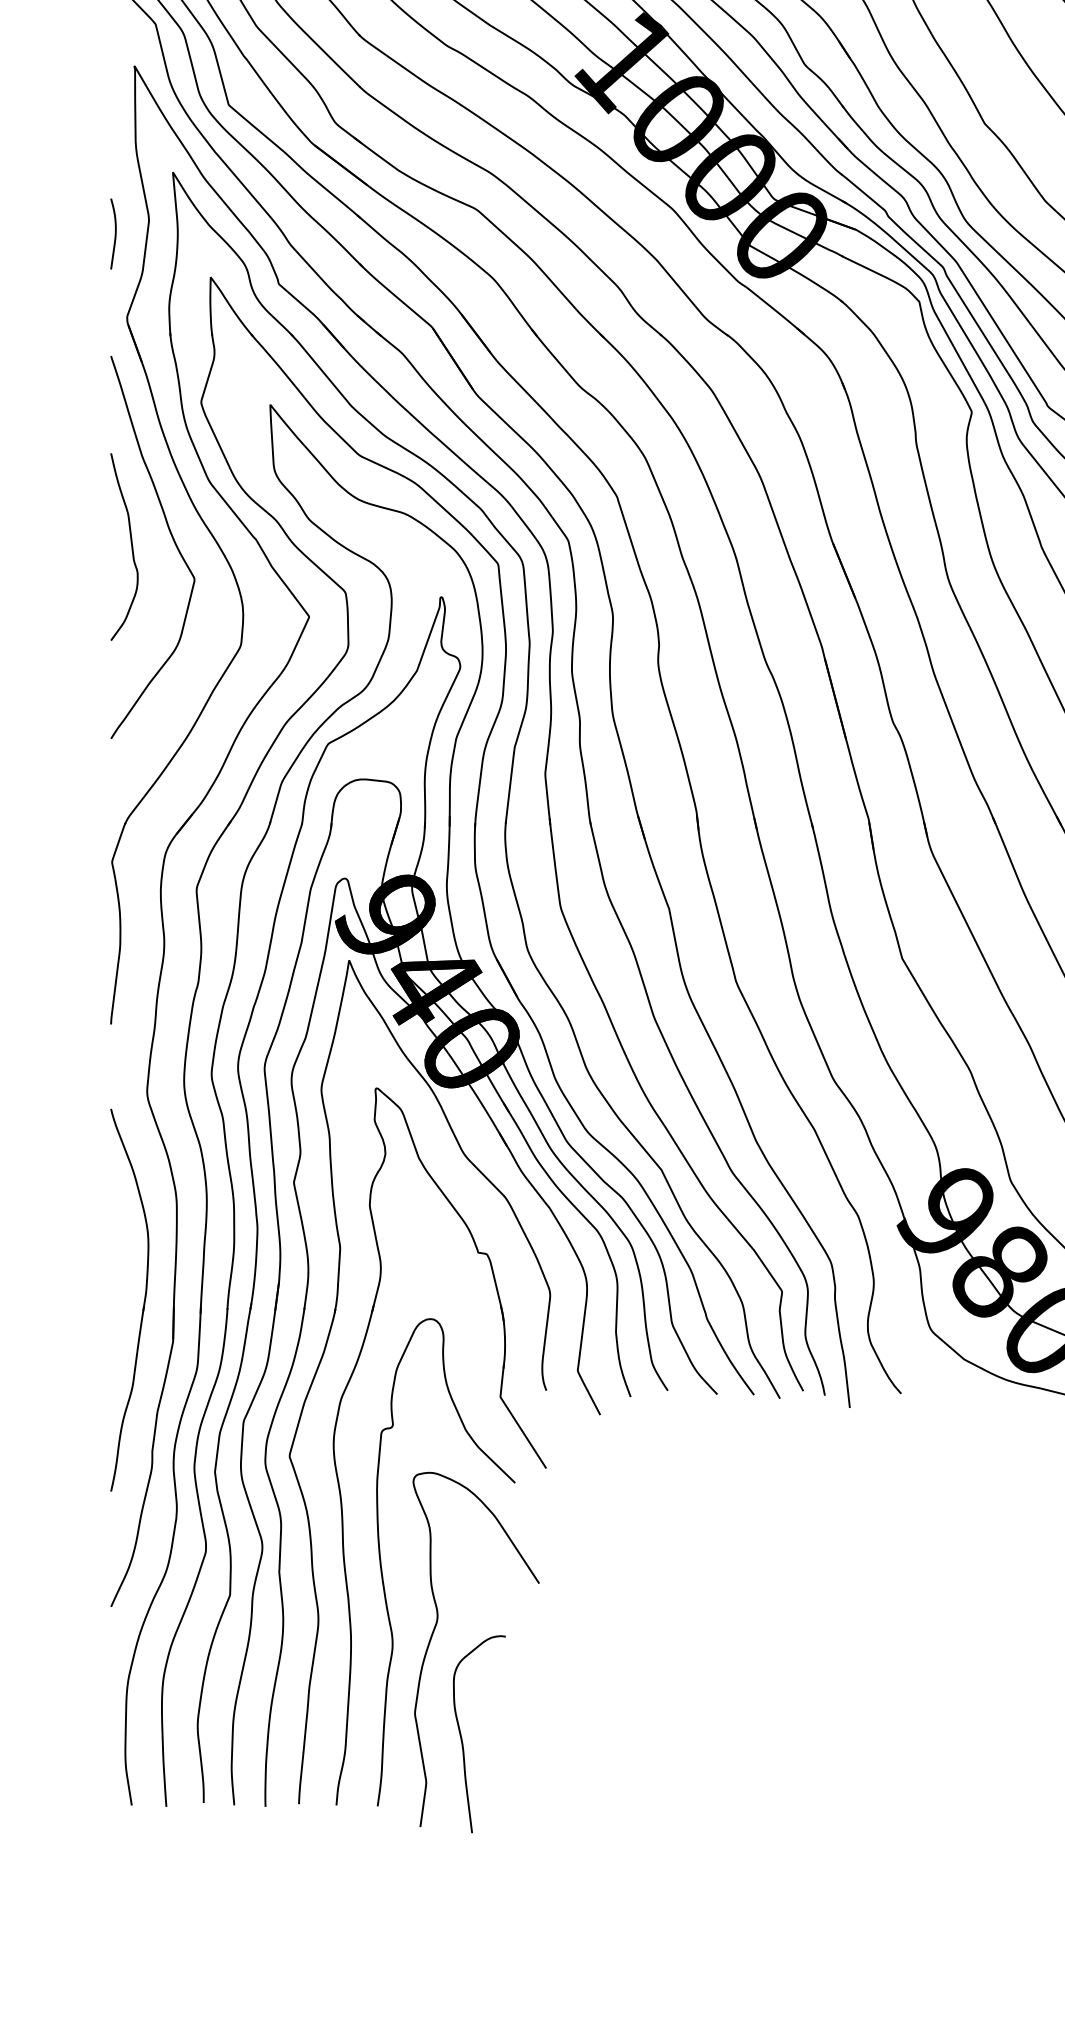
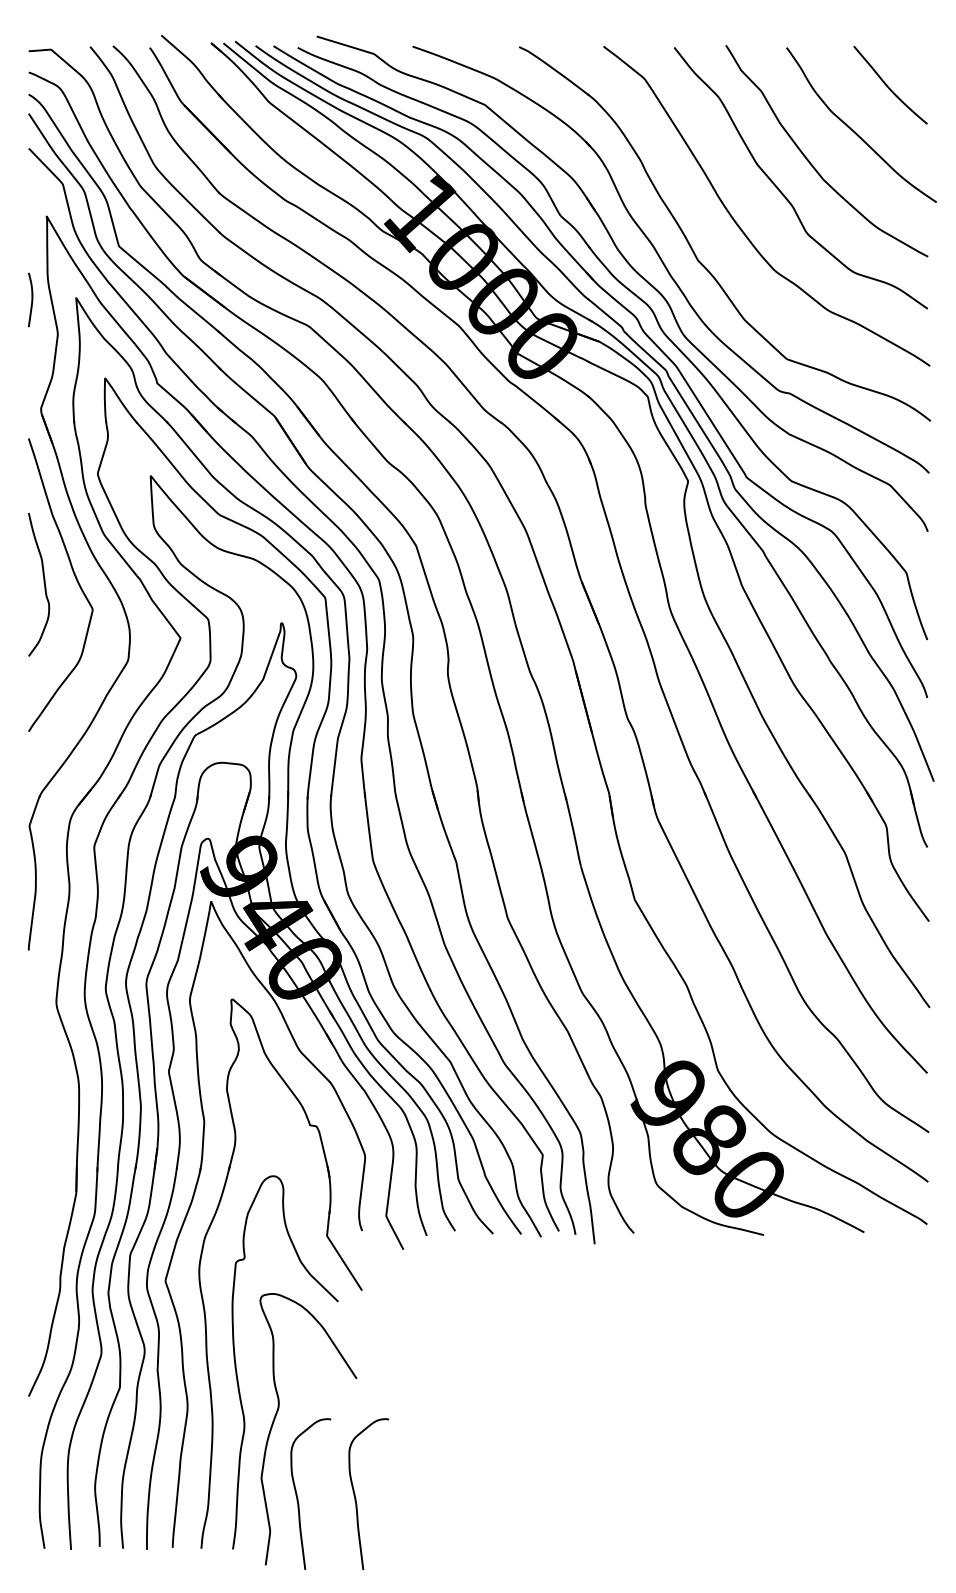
curve: (114, 233) -> (31, 299), moved
part: (143, 1299) -> (53, 1161), removed
curve: (537, 1733) -> (355, 1493), added

